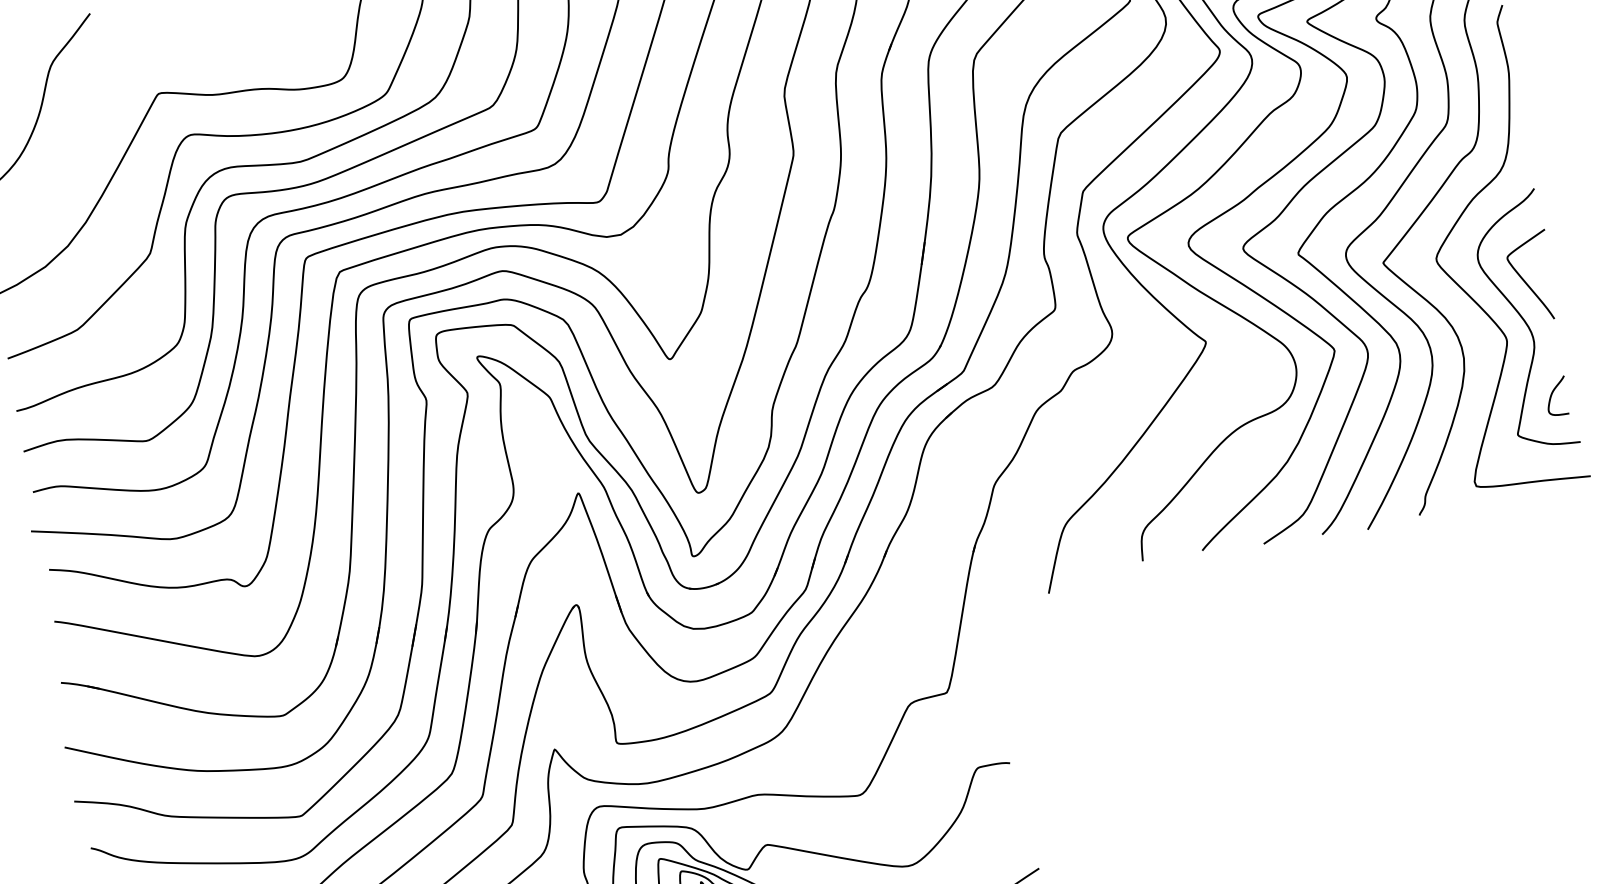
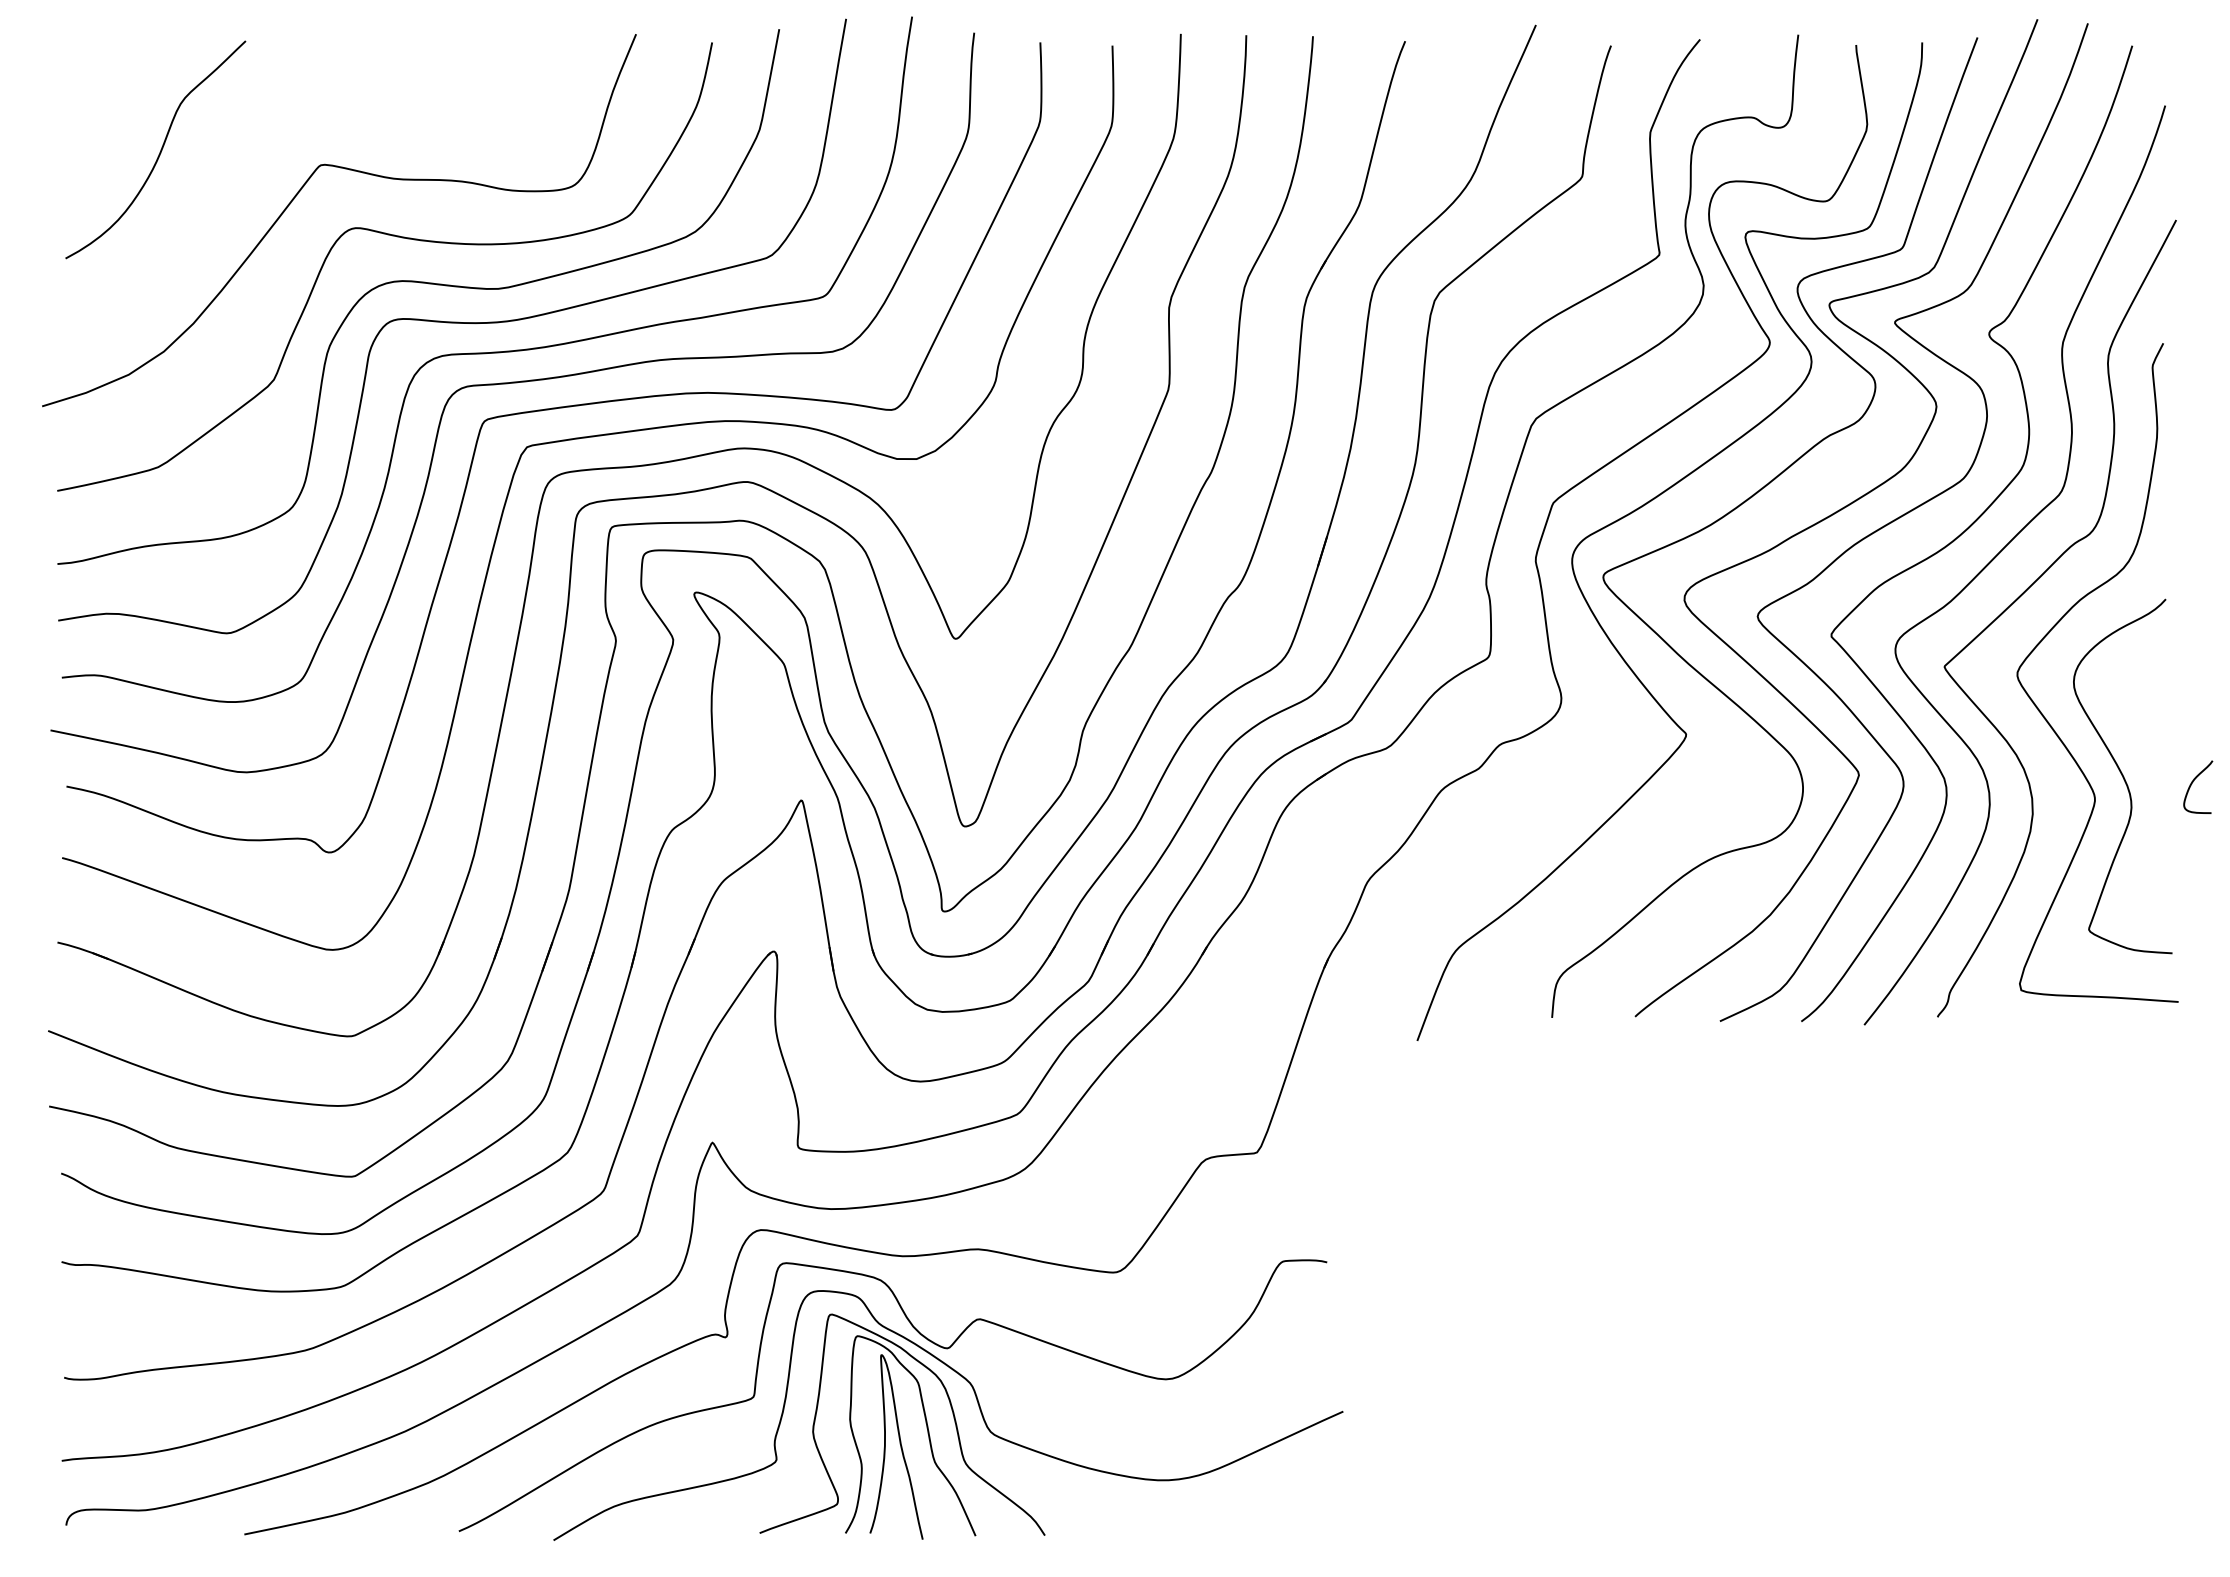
curve: (1525, 281) -> (2133, 723), removed
curve: (1552, 395) -> (2192, 784), moved

